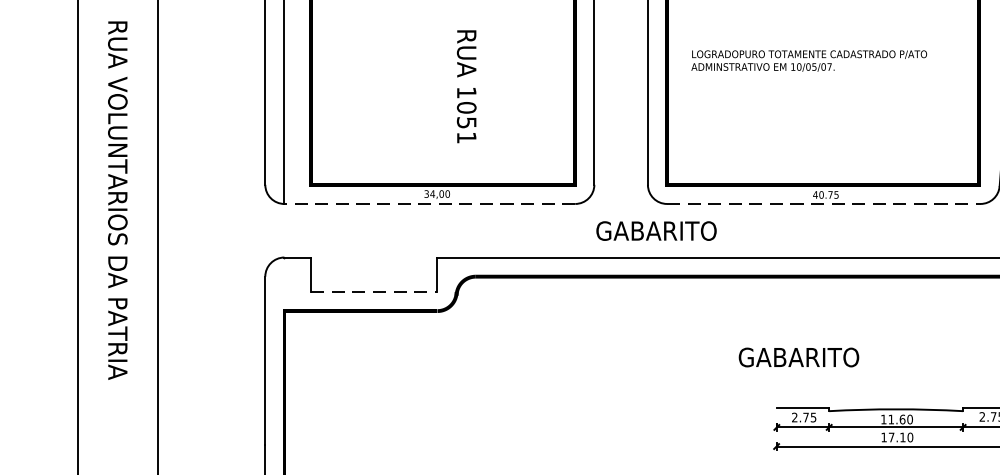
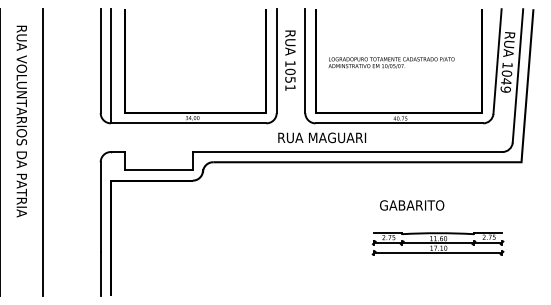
text: (809, 60) -> (391, 62), moved
text: (466, 86) -> (290, 60), moved
line: (429, 204) -> (188, 123), dashed -> solid
line: (823, 204) -> (399, 123), dashed -> solid
text: (678, 230) -> (321, 137), GABARITO -> RUA MAGUARI
line: (375, 292) -> (159, 170), dashed -> solid
text: (799, 357) -> (412, 205), moved

